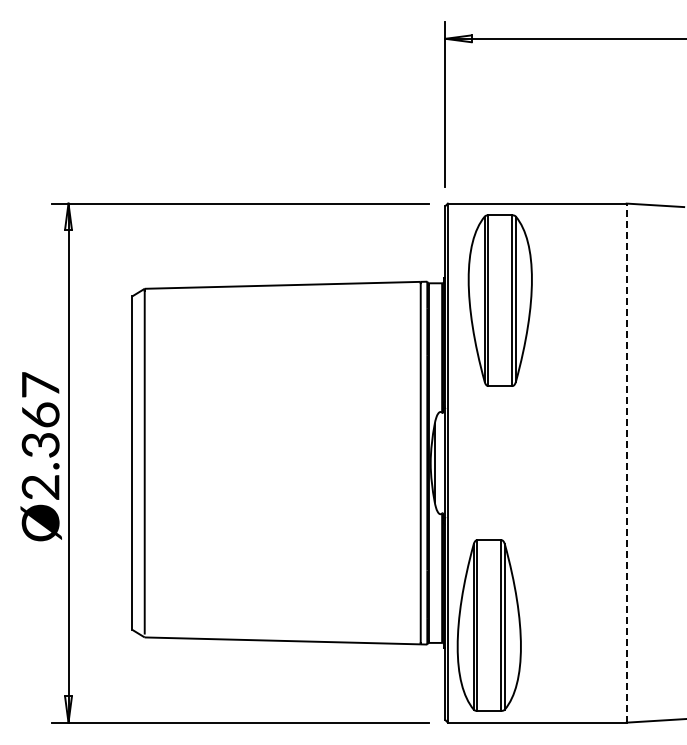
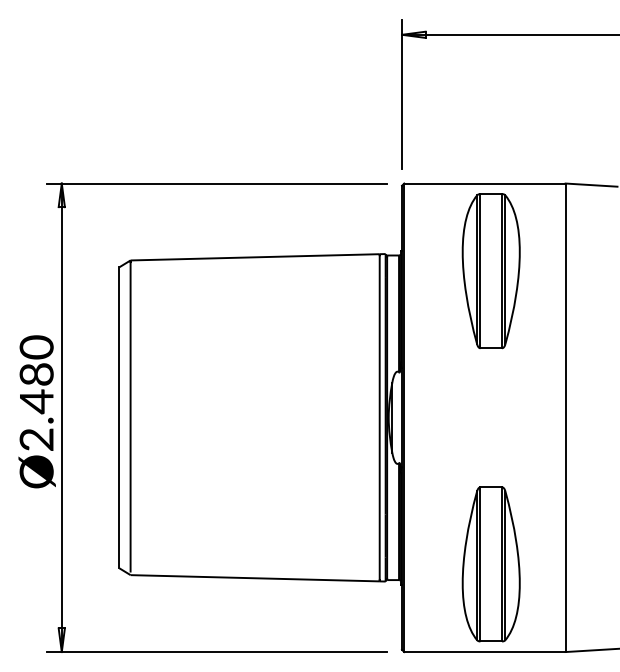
part: (499, 300) -> (490, 271), moved
text: (40, 415) -> (36, 374), Ø2.367 -> Ø2.480
line: (626, 463) -> (565, 418), dashed -> solid
part: (488, 625) -> (490, 564), moved

